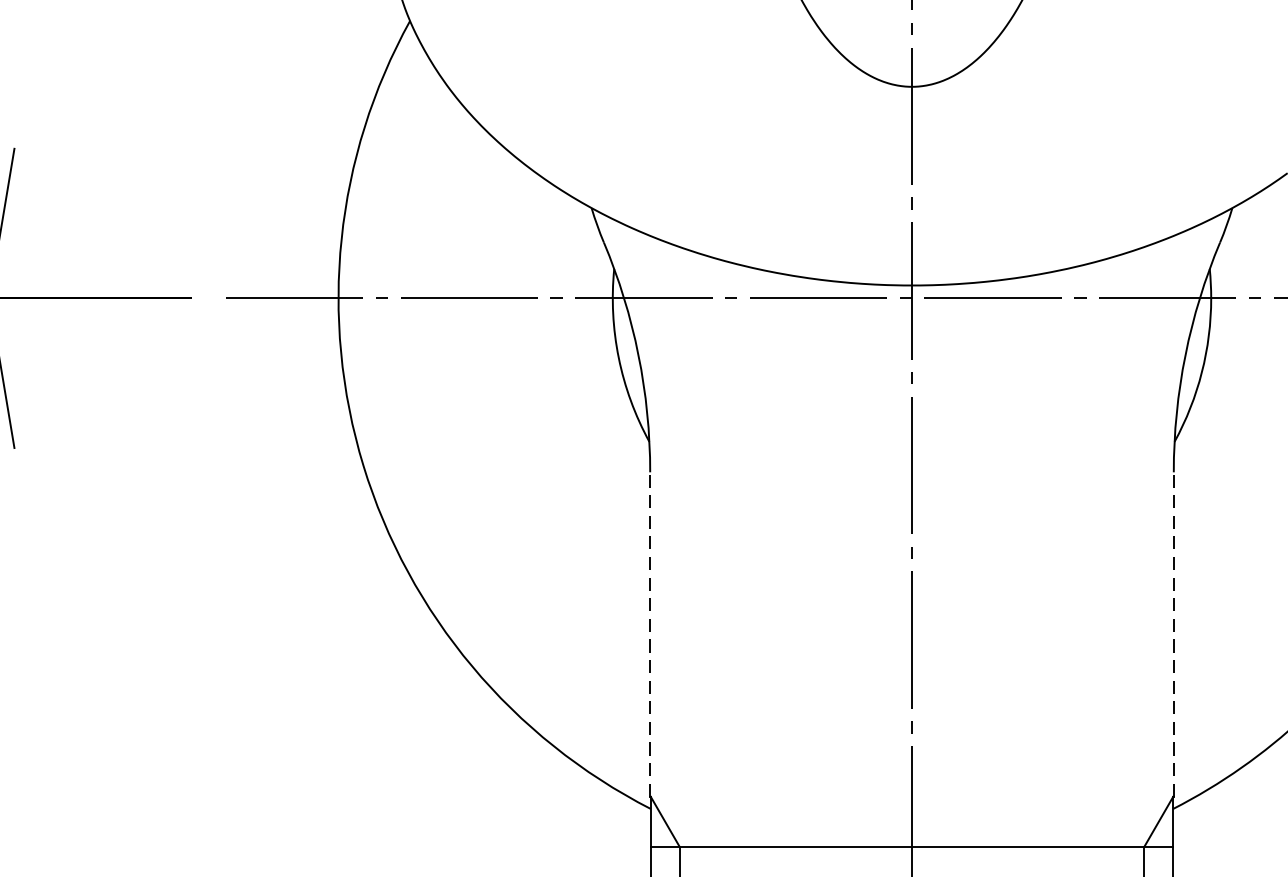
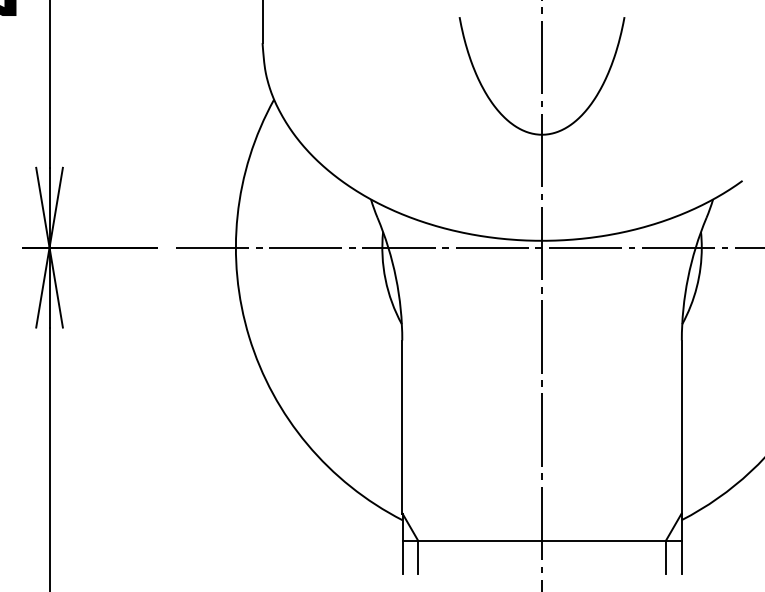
line: (650, 635) -> (402, 427), dashed -> solid
line: (1173, 635) -> (681, 427), dashed -> solid

